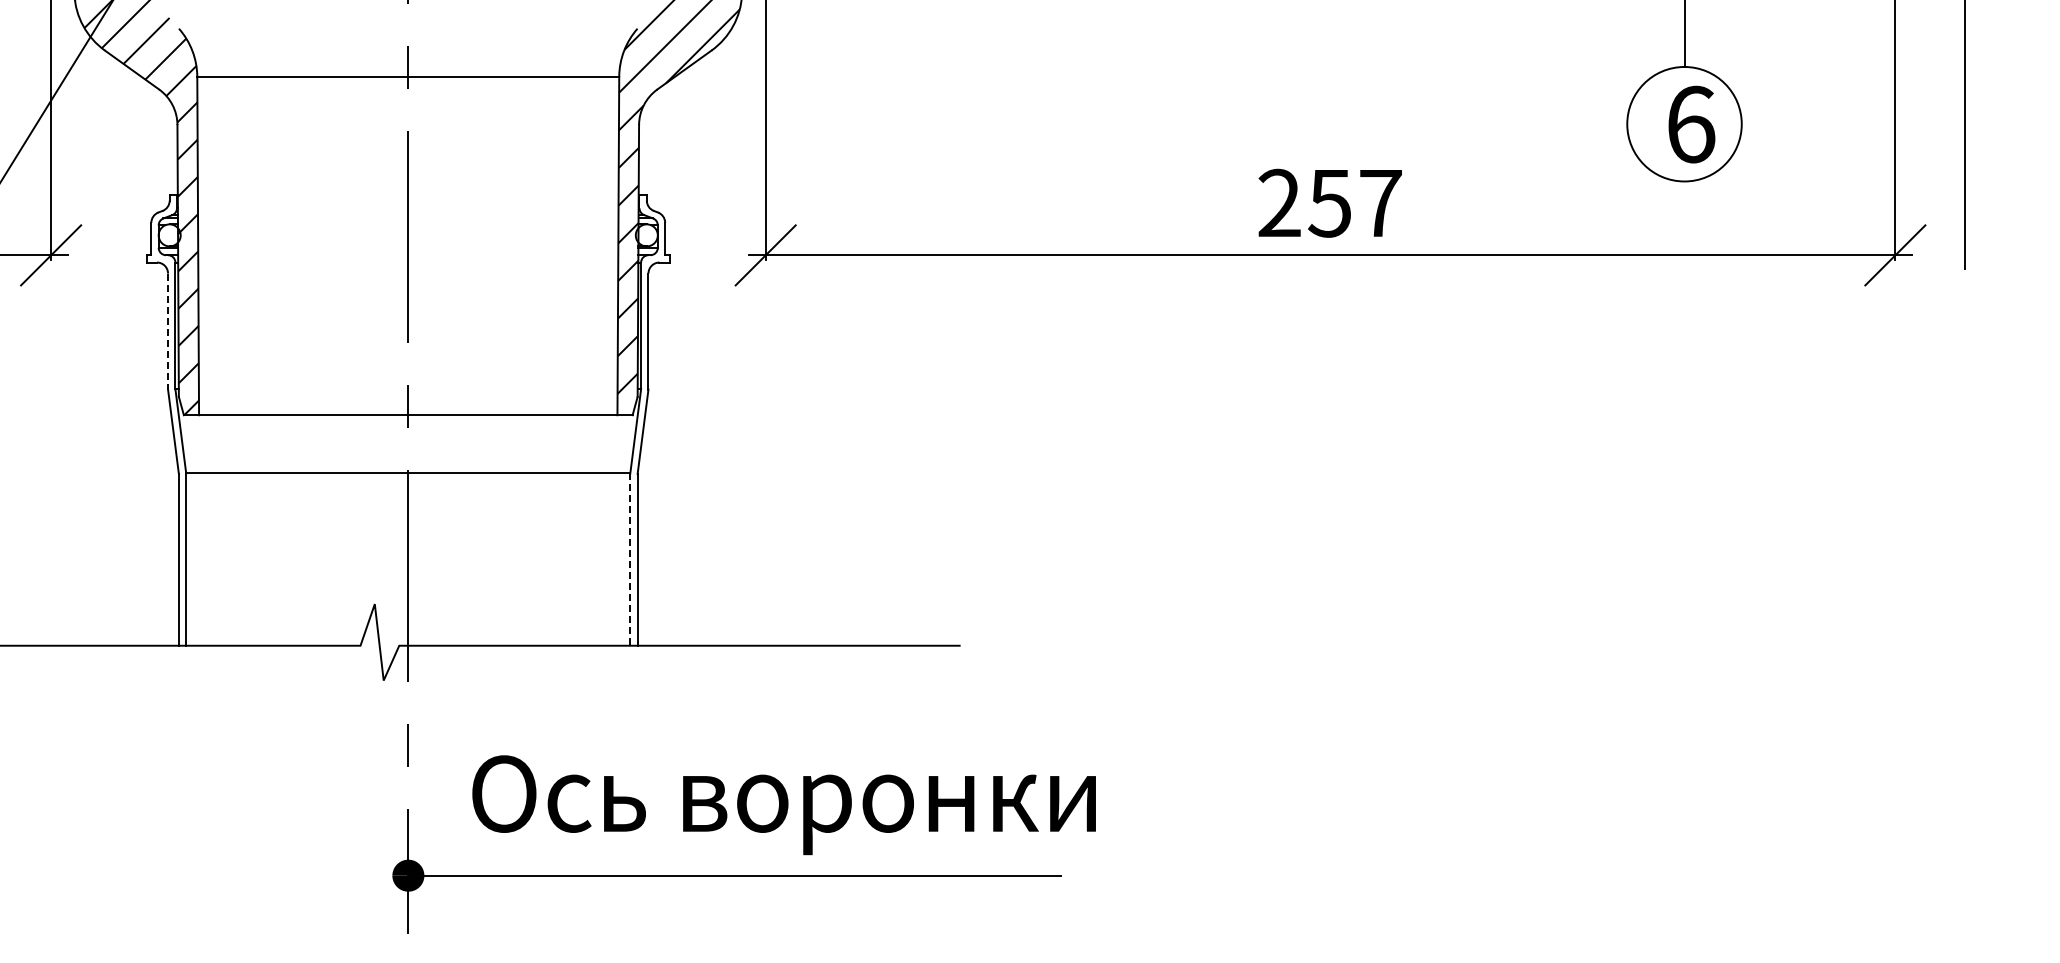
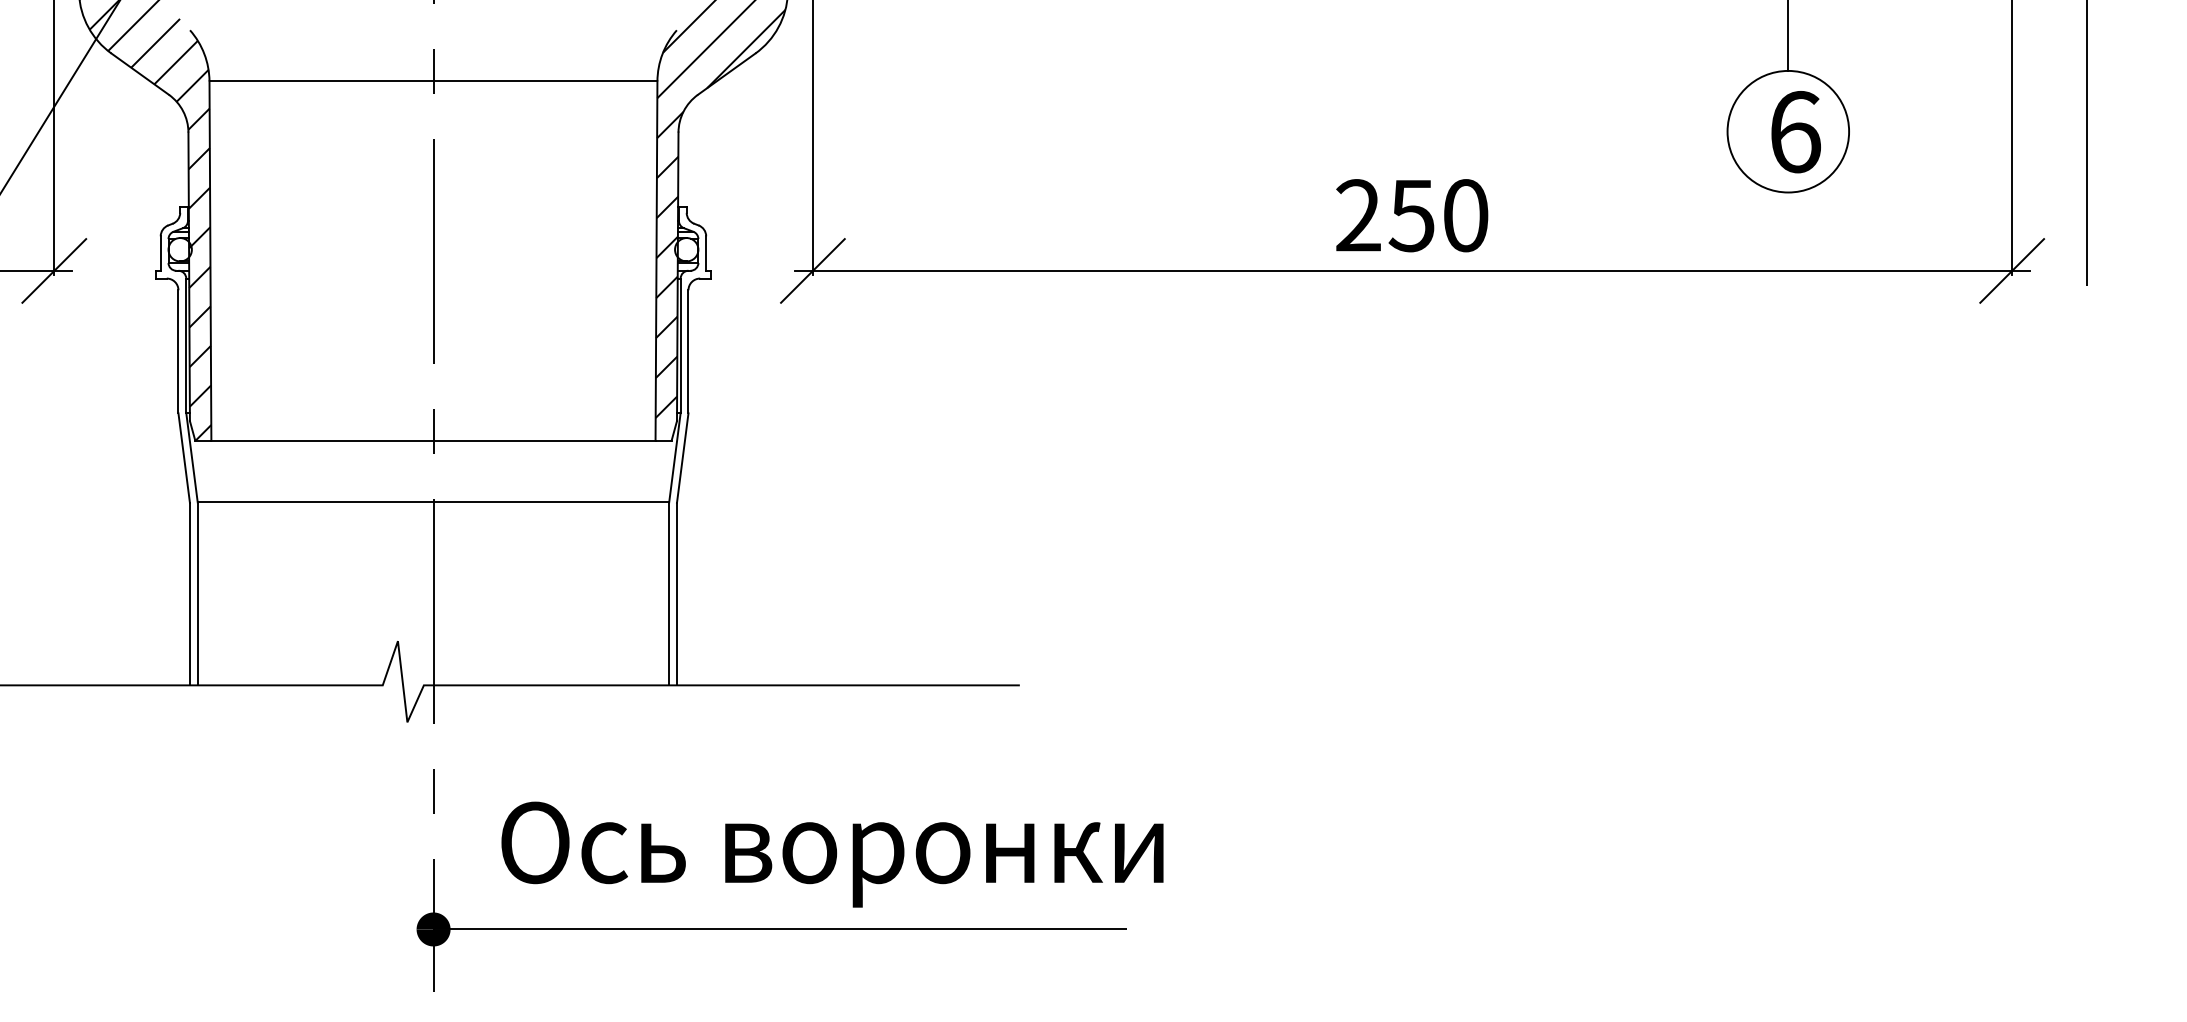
text: (1380, 202) -> (1465, 214), 257 -> 250
line: (168, 331) -> (178, 351), dashed -> solid
line: (630, 560) -> (669, 594), dashed -> solid

